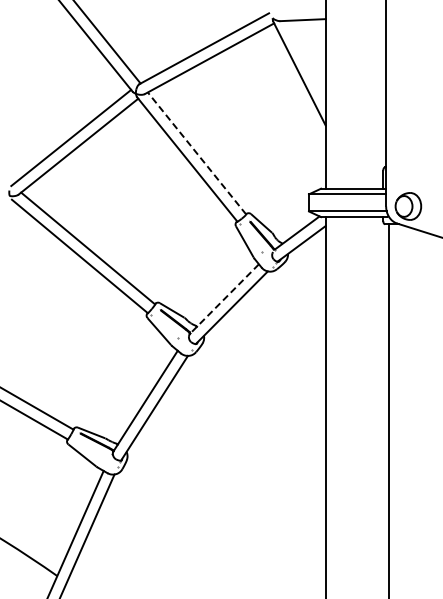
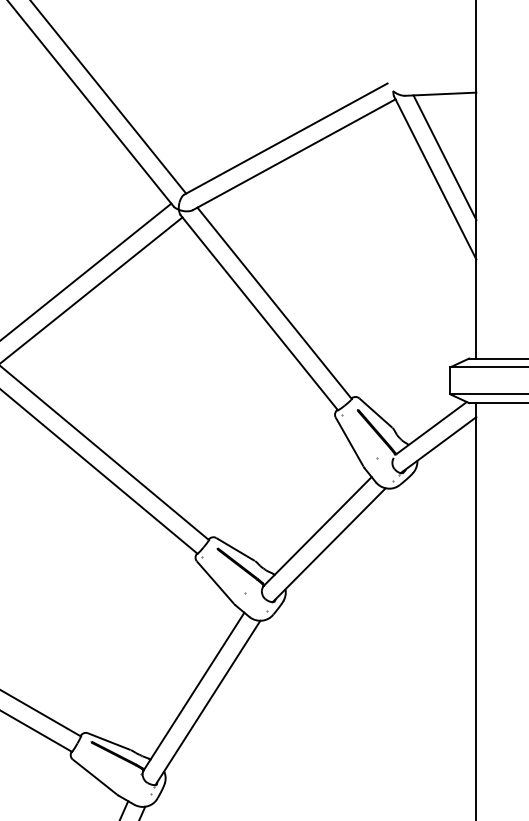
line: (305, 60) -> (444, 157), added
line: (196, 153) -> (273, 303), dashed -> solid
line: (224, 298) -> (317, 530), dashed -> solid

